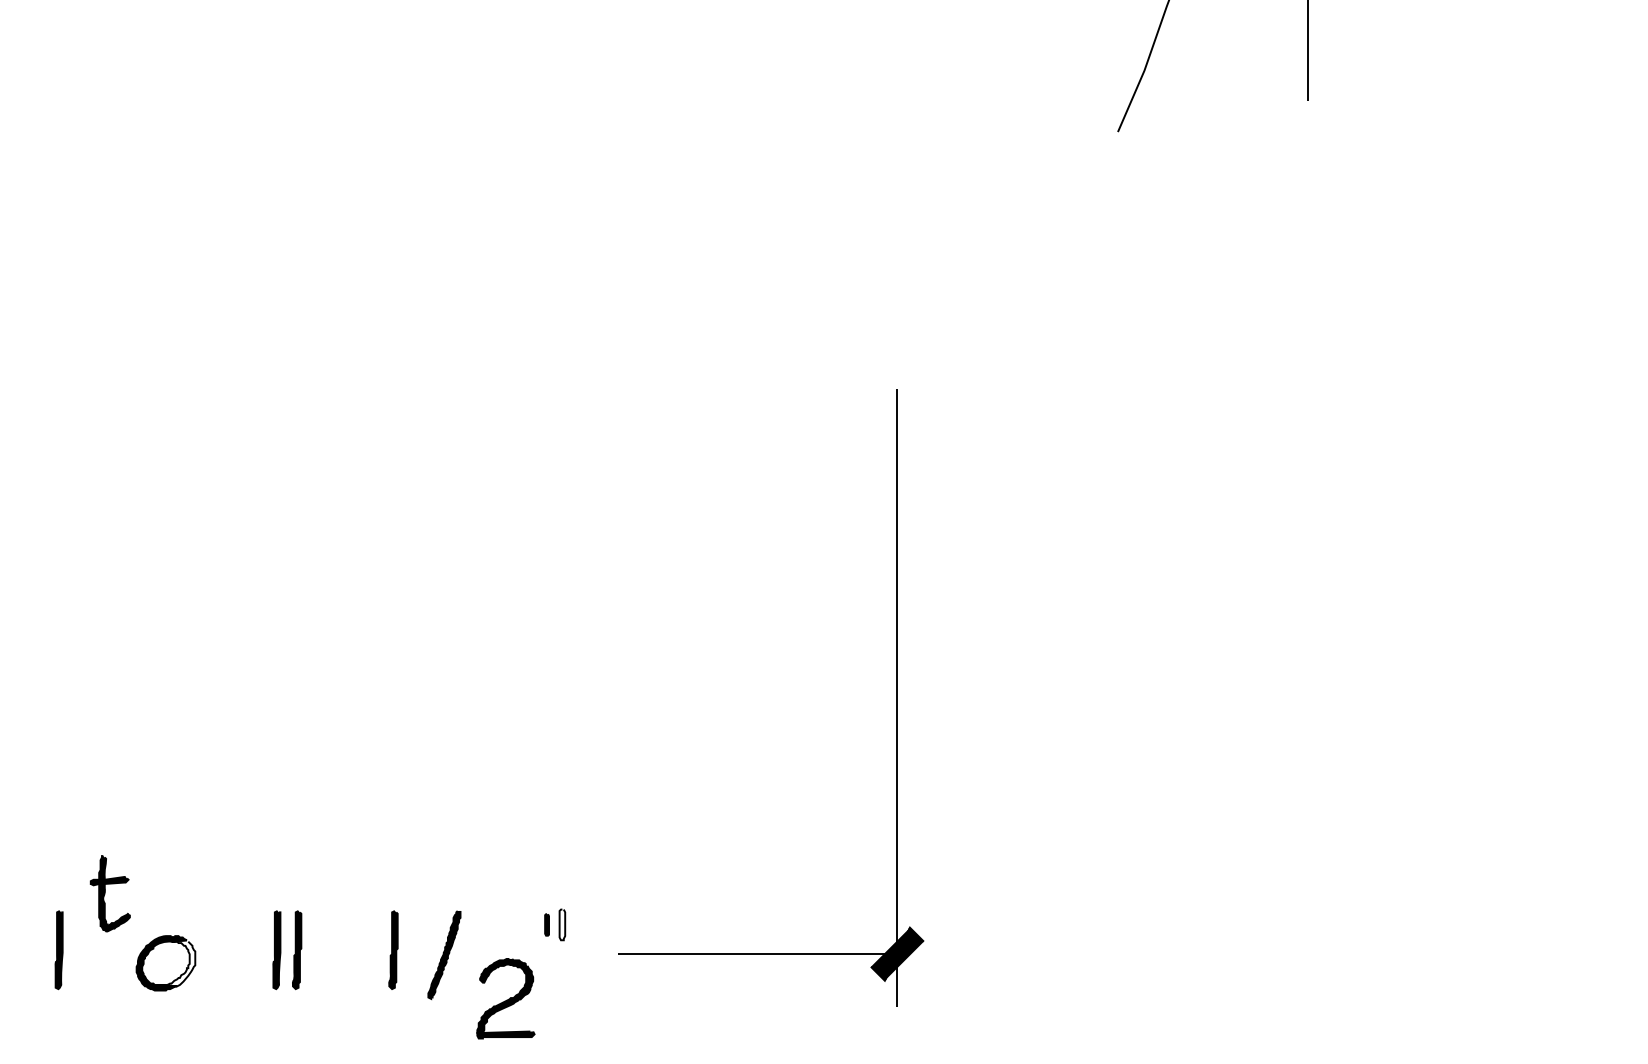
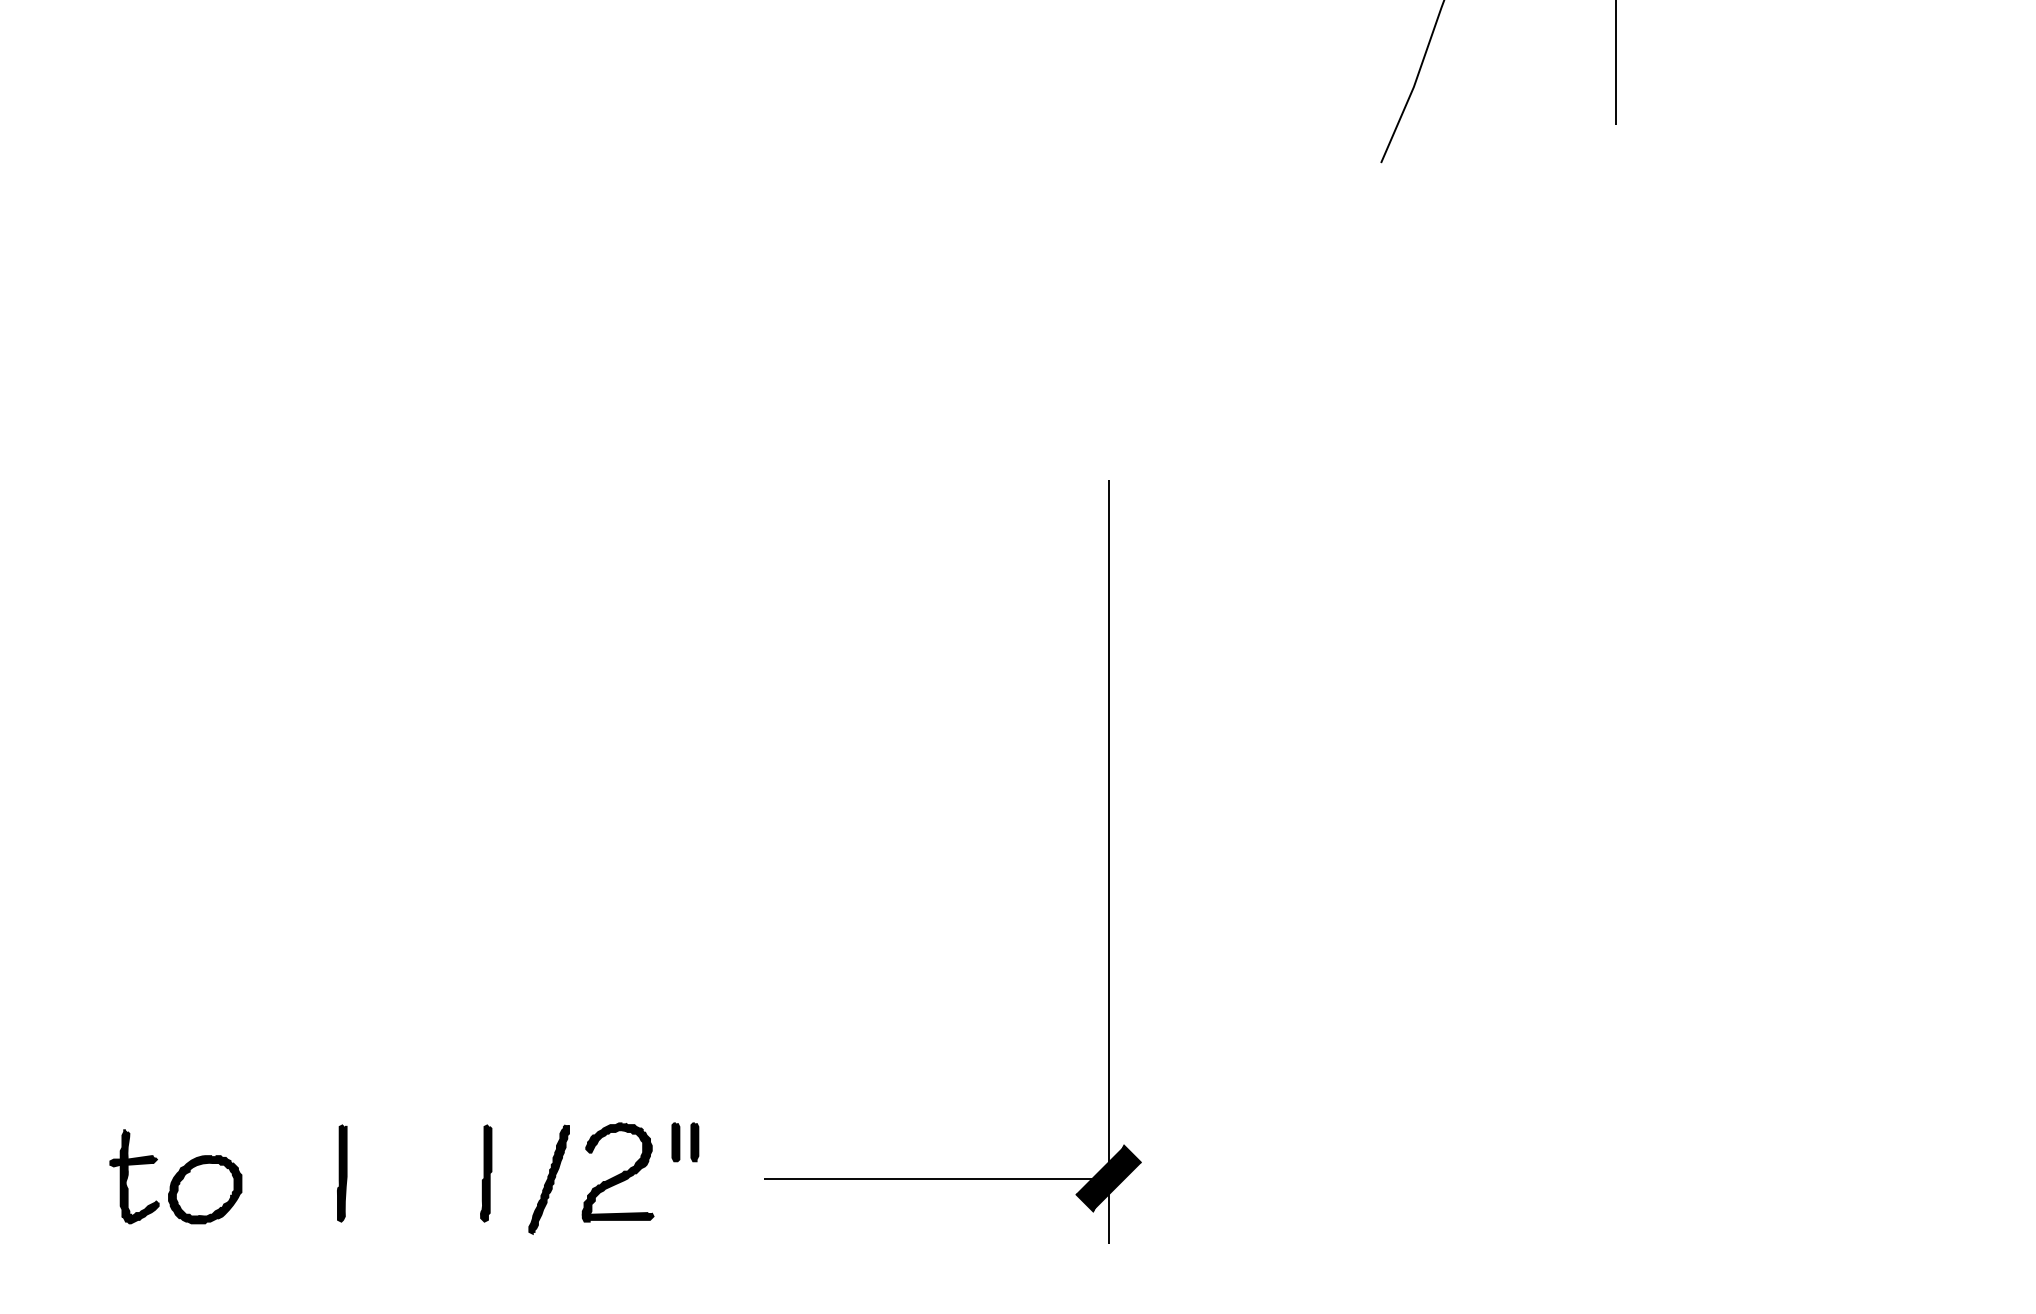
part: (110, 893) -> (134, 1176), moved
part: (546, 925) -> (675, 1142), size x1.43
fill: (562, 925) -> (694, 1142), added
part: (59, 950) -> (73, 1173), removed
part: (297, 950) -> (367, 1173), removed
fill: (177, 963) -> (219, 1189), added
part: (505, 998) -> (617, 1172), moved

